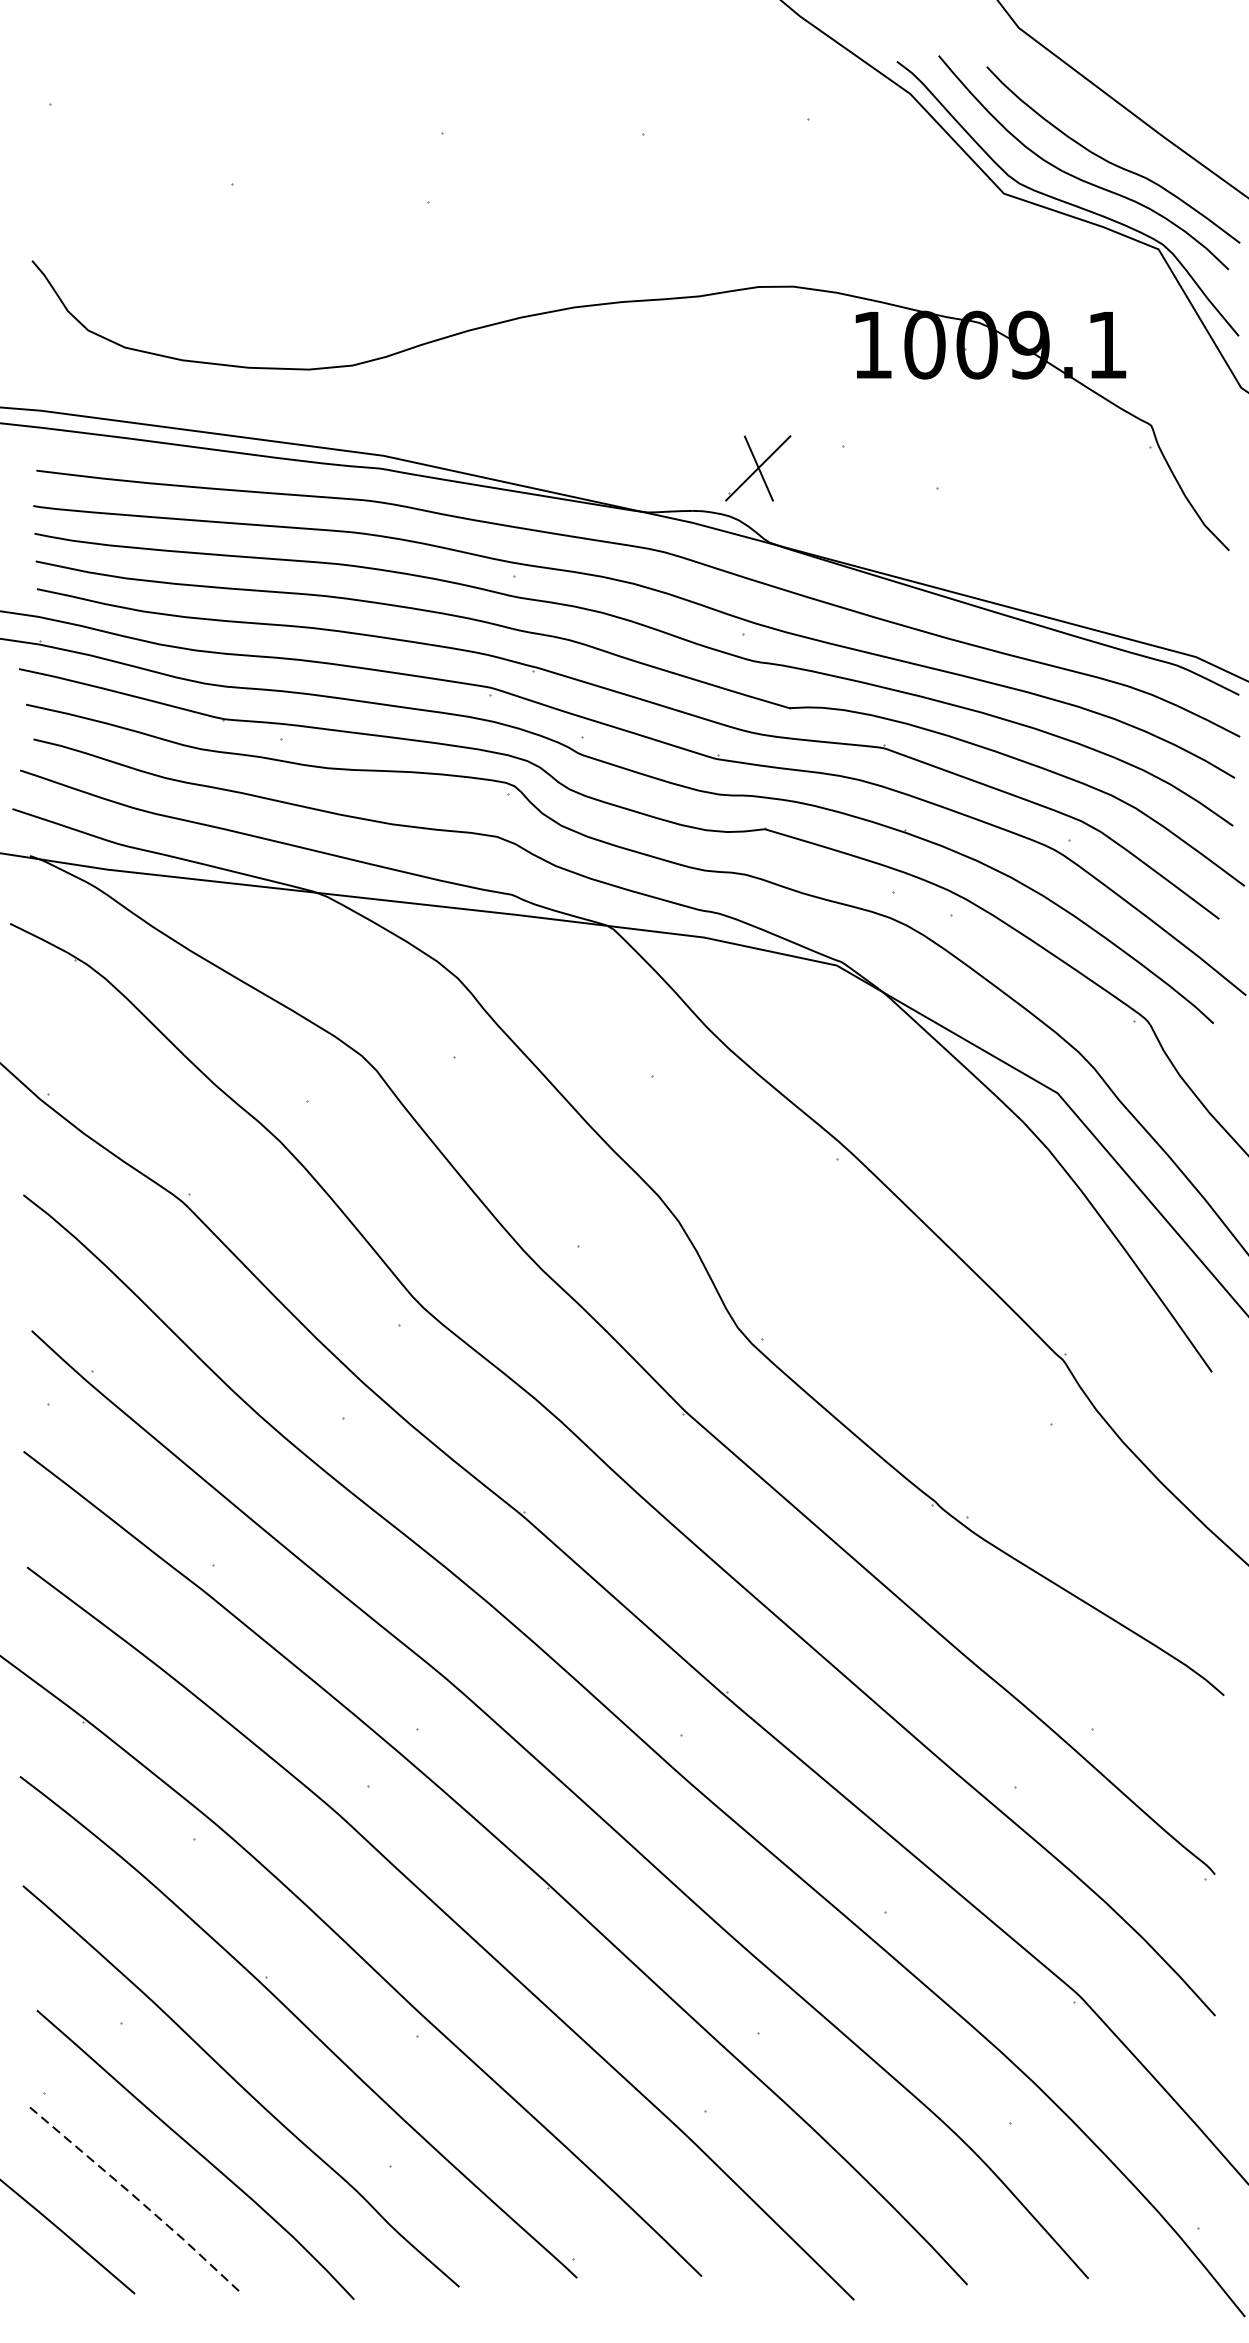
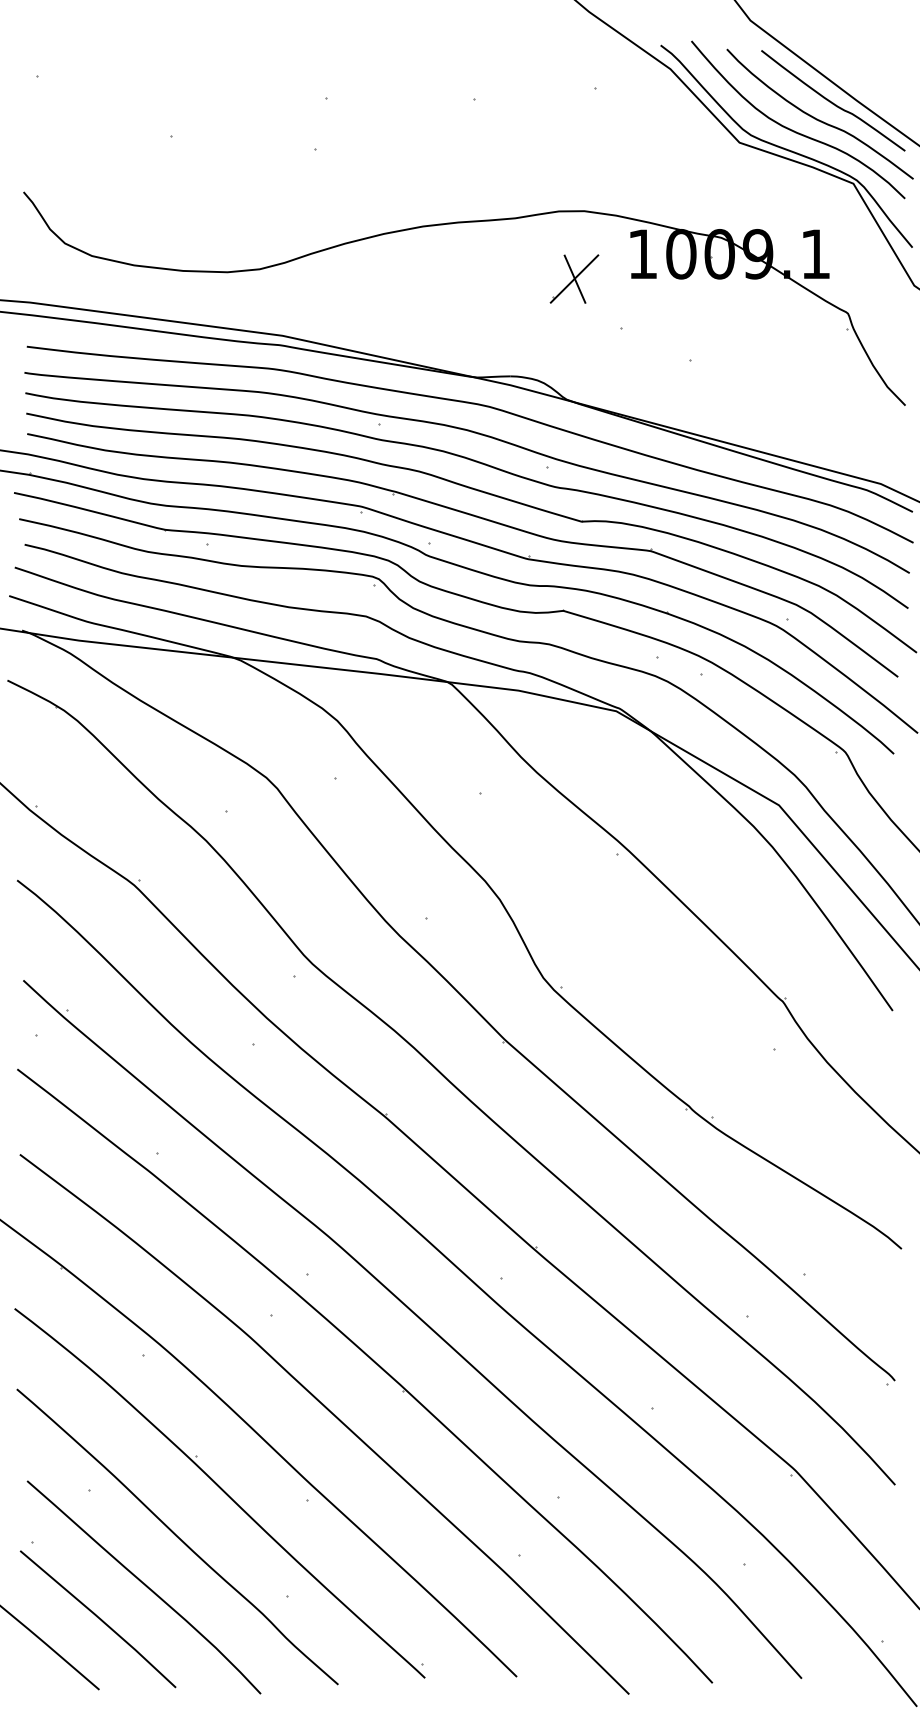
curve: (1131, 139) -> (833, 102), added
part: (758, 467) -> (574, 278), moved
line: (133, 2195) -> (98, 1617), dashed -> solid

